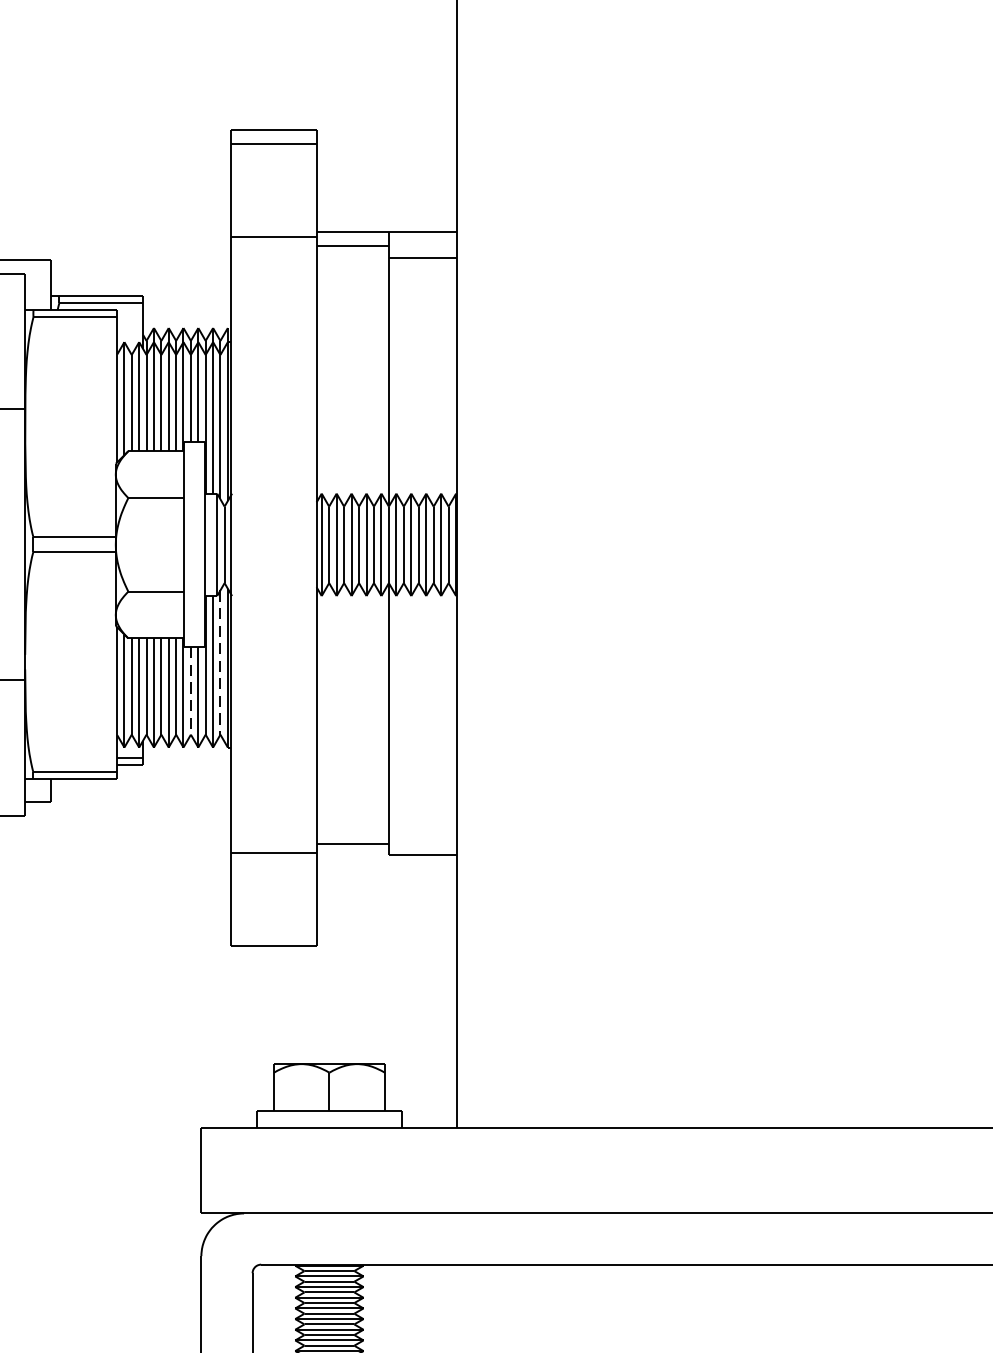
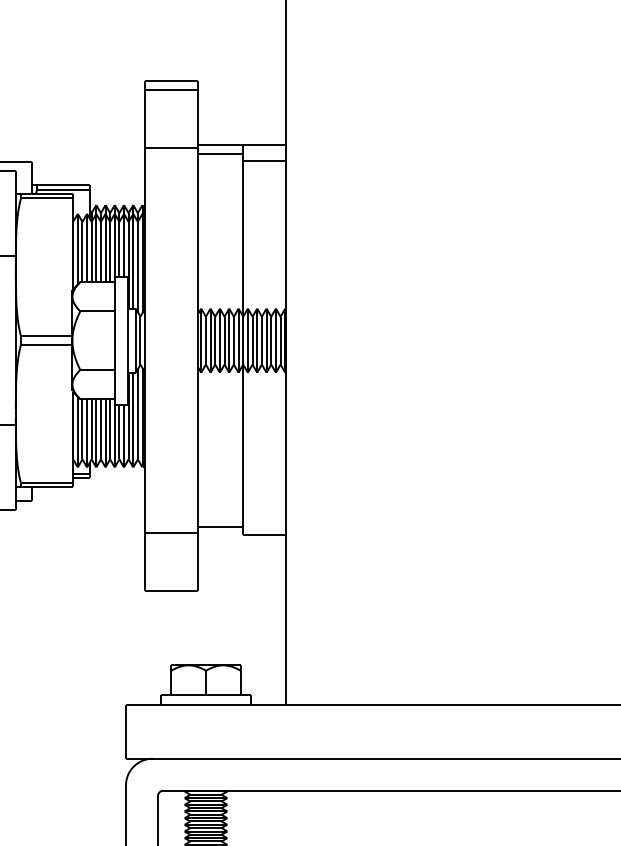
line: (219, 662) -> (137, 414), dashed -> solid
line: (191, 691) -> (119, 432), dashed -> solid

